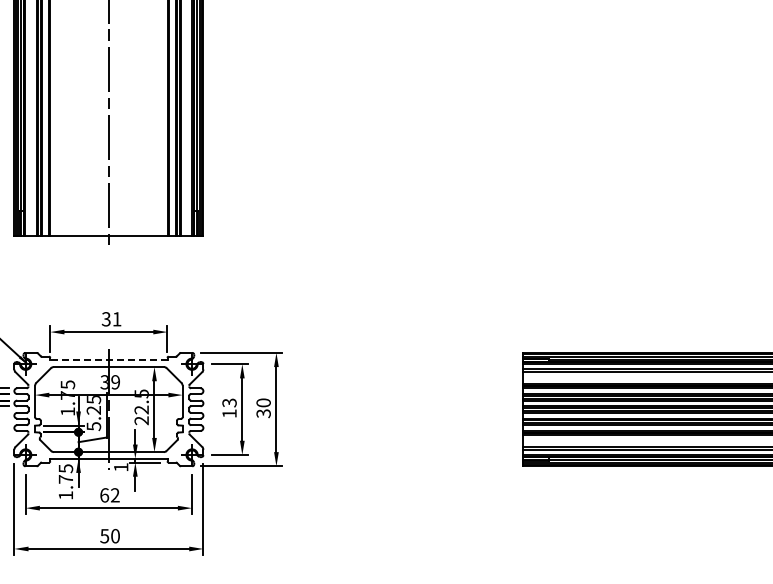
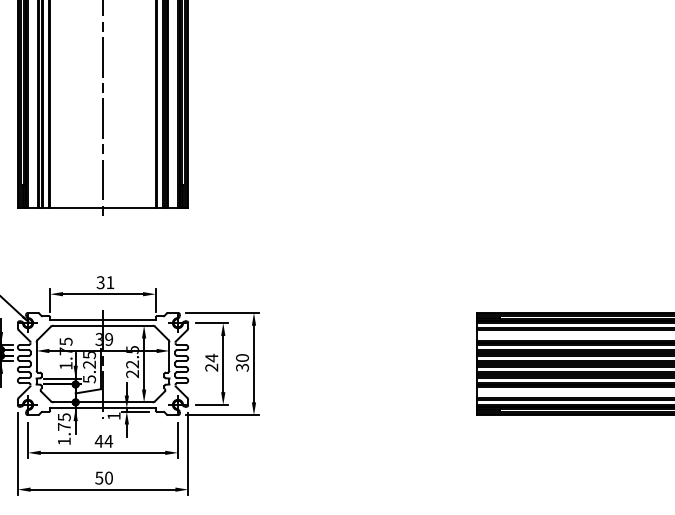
line: (108, 360) -> (102, 319), dashed -> solid
text: (229, 408) -> (211, 363), 13 -> 24
text: (109, 495) -> (103, 441), 62 -> 44

